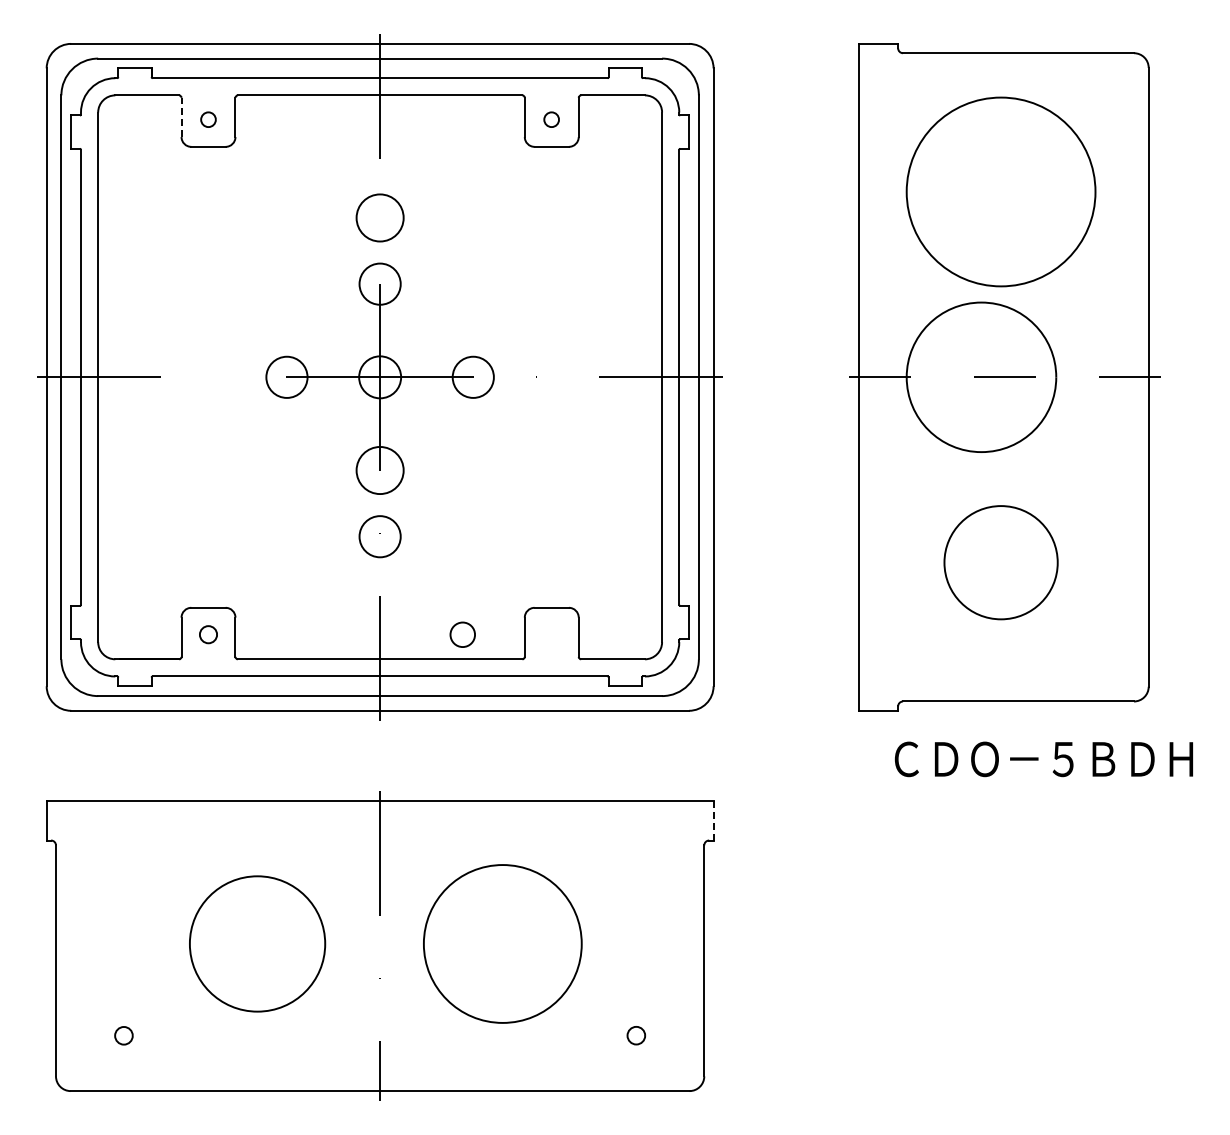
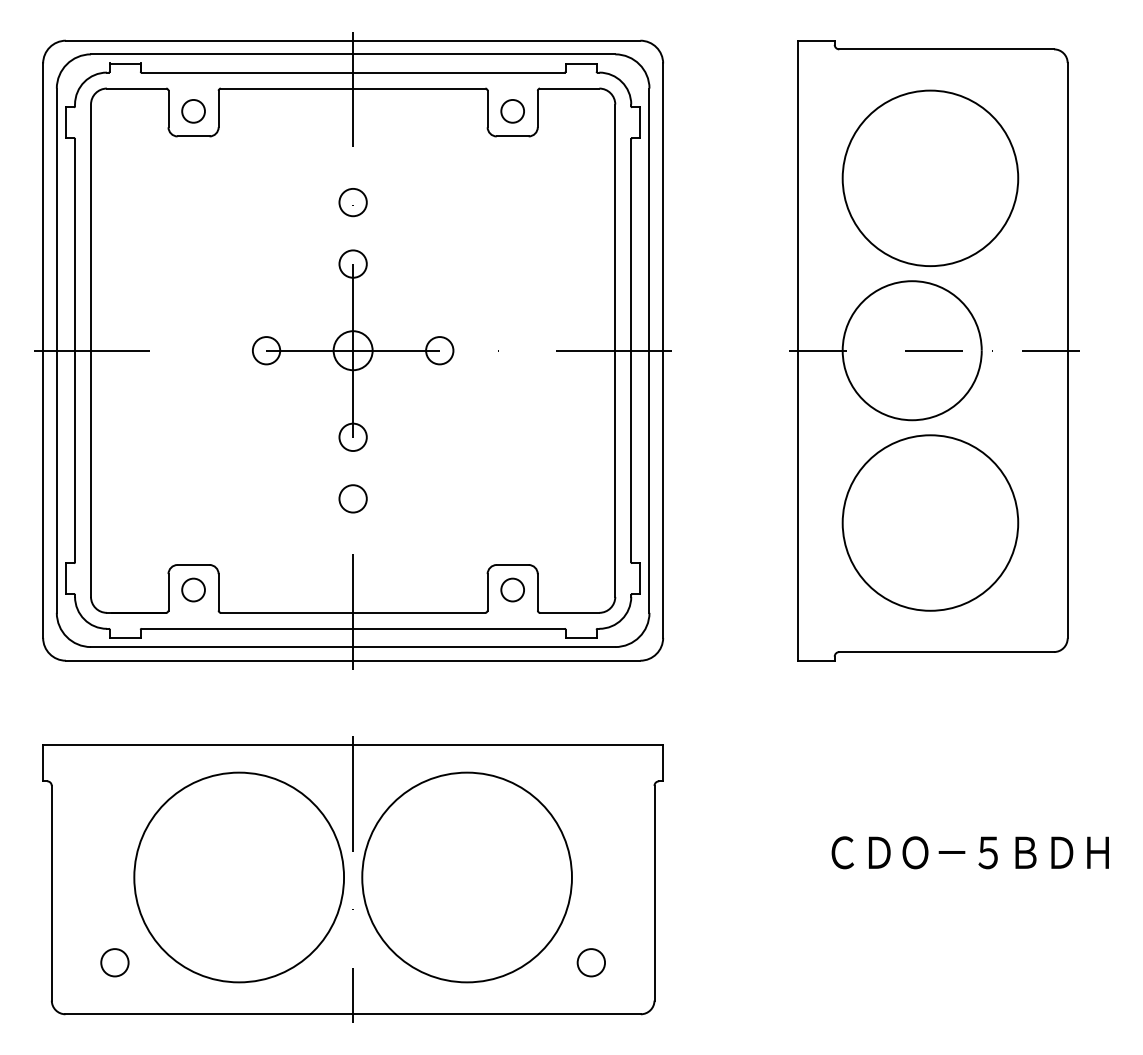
line: (181, 117) -> (168, 109), dashed -> solid
circle: (208, 119) -> (193, 110), size x1.67
circle: (551, 119) -> (512, 110), size x1.67
circle: (379, 217) -> (352, 202), size x0.62
circle: (379, 283) -> (352, 263), size x0.71
circle: (286, 377) -> (266, 350), size x0.71
circle: (473, 377) -> (439, 350), size x0.71
circle: (379, 470) -> (352, 437), size x0.62
circle: (379, 536) -> (352, 498), size x0.71
circle: (1000, 562) -> (929, 522), size x1.67
circle: (208, 634) -> (193, 589), size x1.43
circle: (462, 634) -> (512, 589), moved
text: (1043, 759) -> (969, 852), moved
line: (713, 820) -> (663, 762), dashed -> solid
circle: (257, 943) -> (239, 877), size x1.67
circle: (502, 943) -> (466, 877), size x1.43
circle: (123, 1035) -> (114, 962), size x1.67
circle: (636, 1035) -> (591, 962), size x1.67

